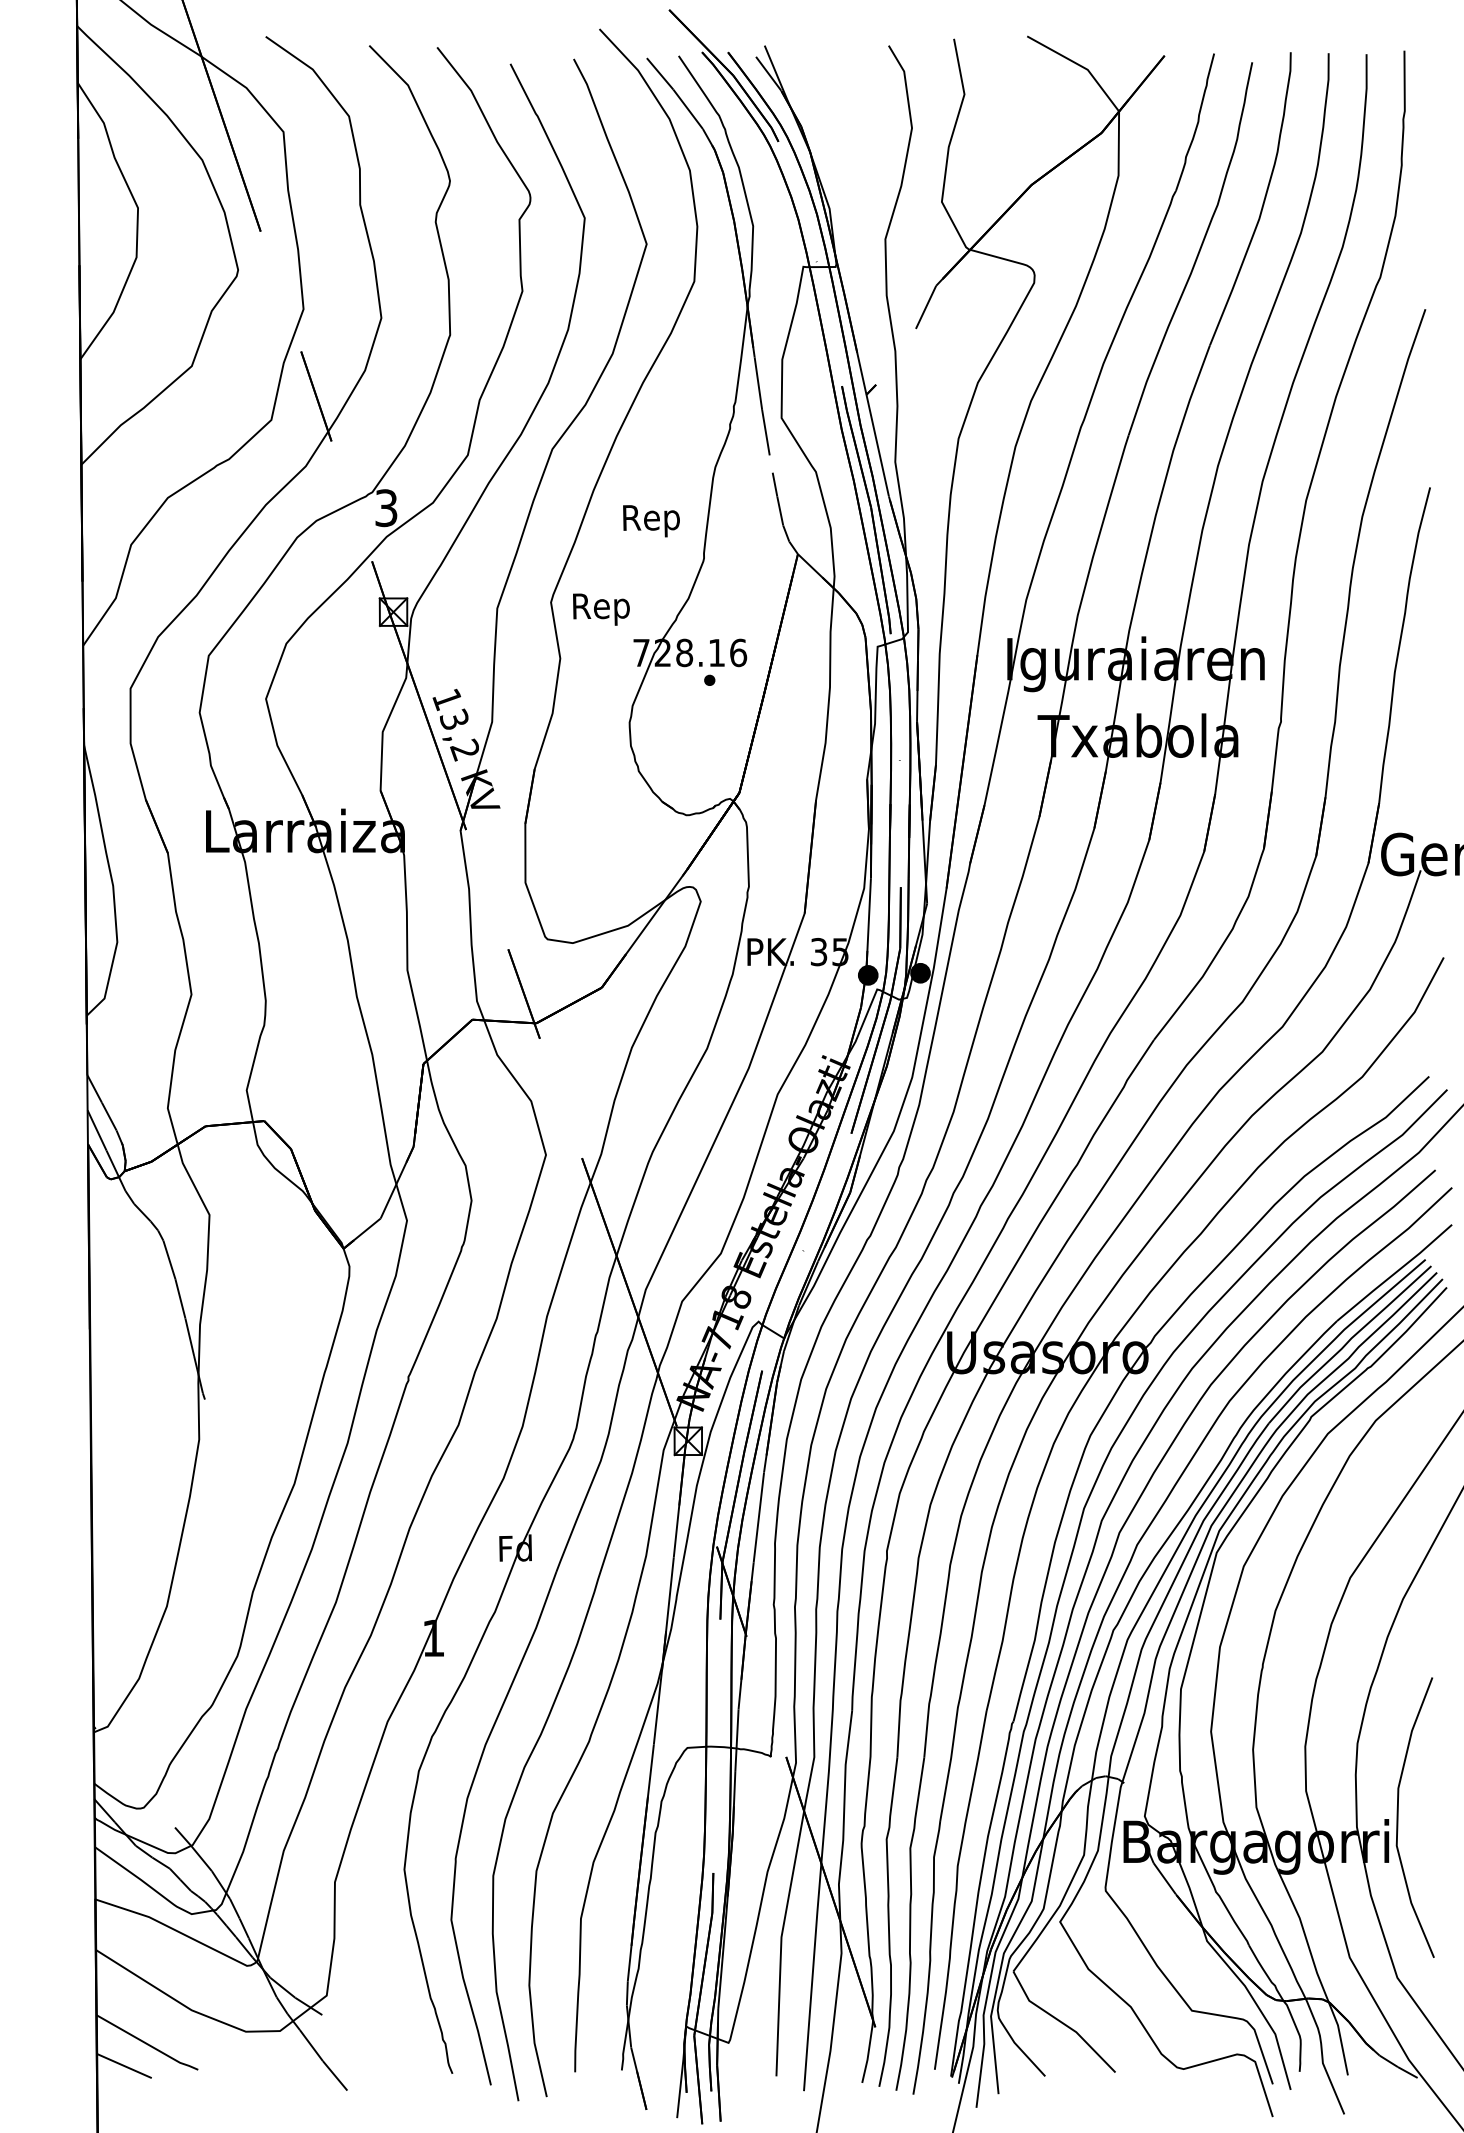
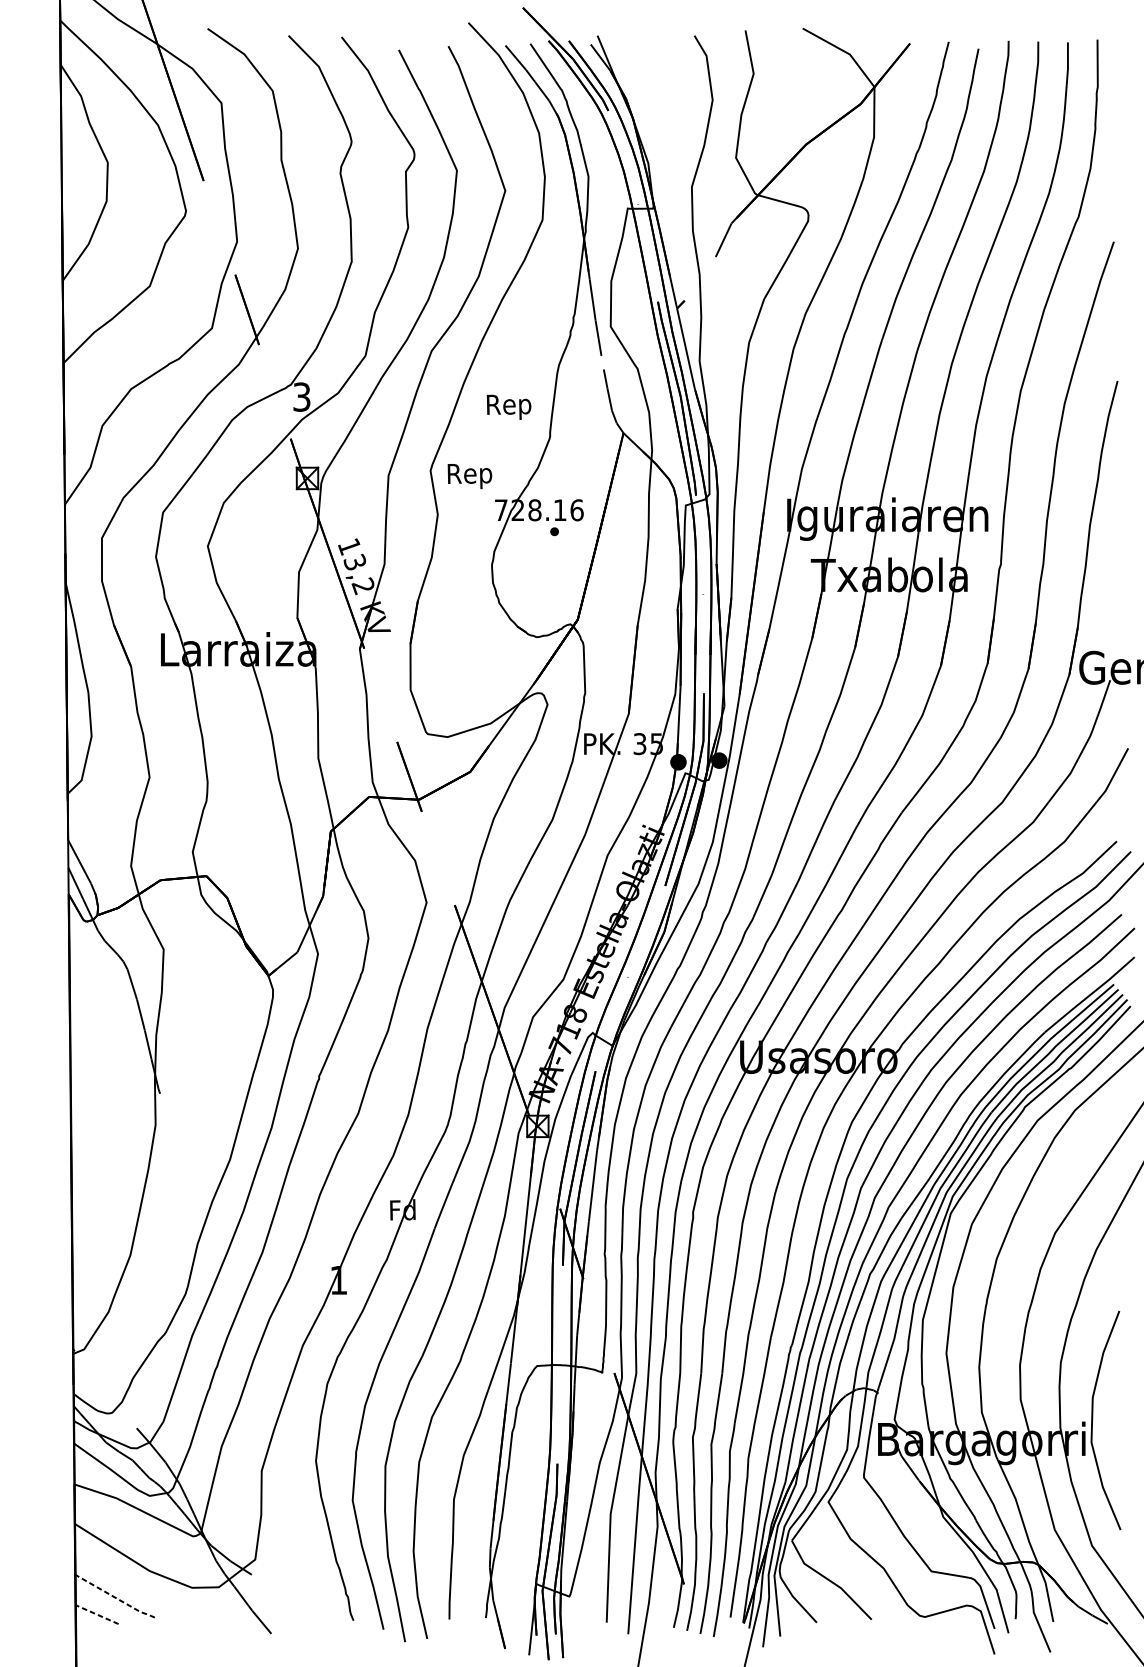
line: (147, 2044) -> (115, 1597), solid -> dashed
line: (123, 2065) -> (96, 1614), solid -> dashed

